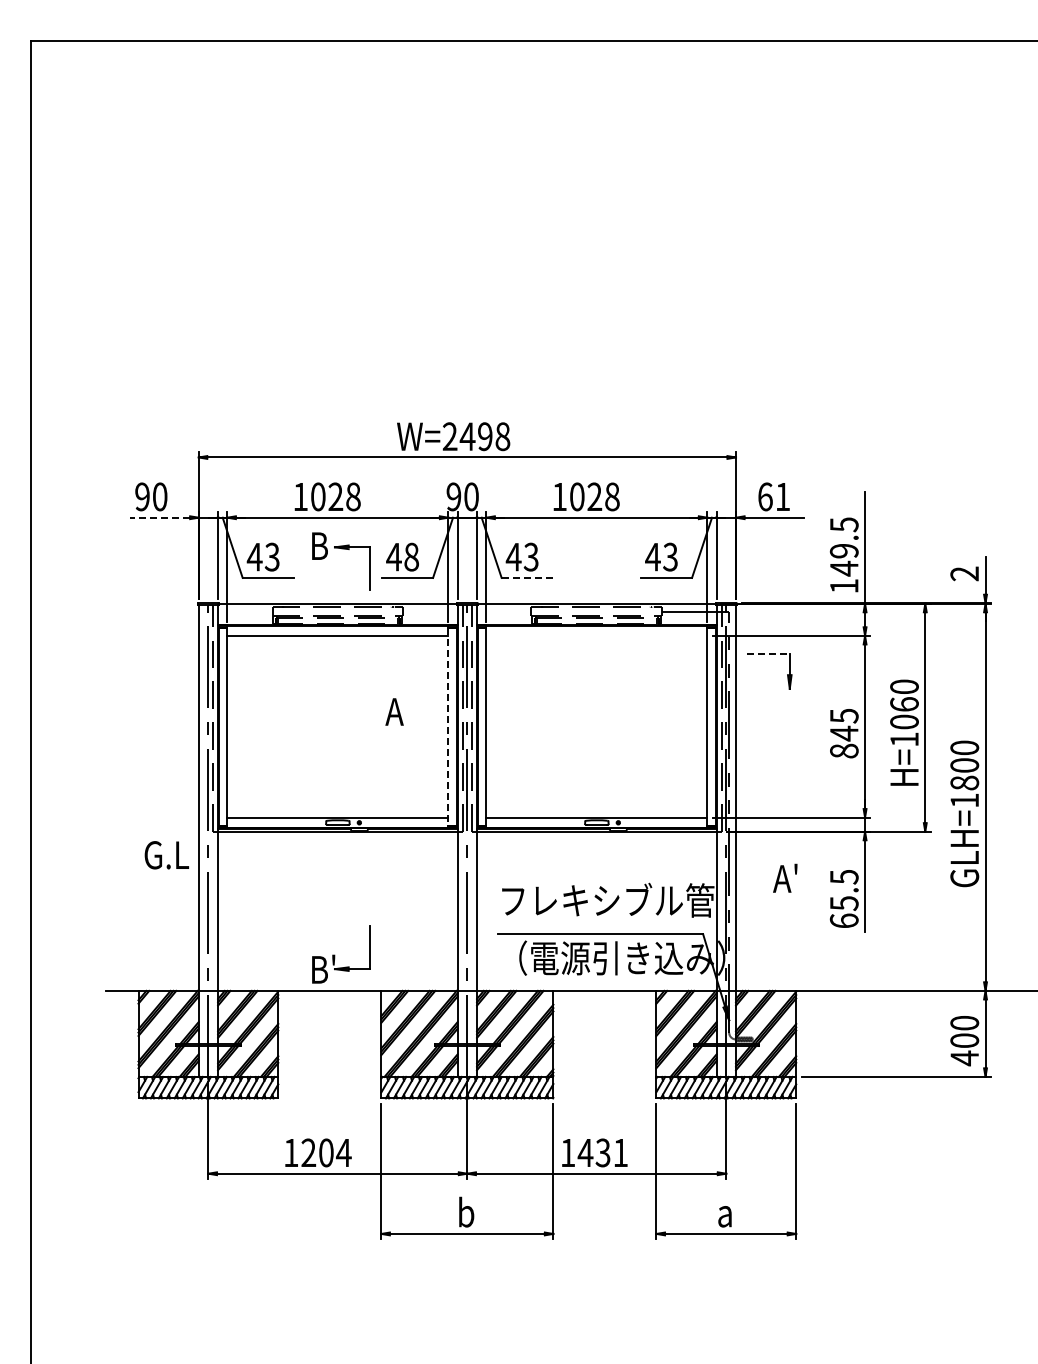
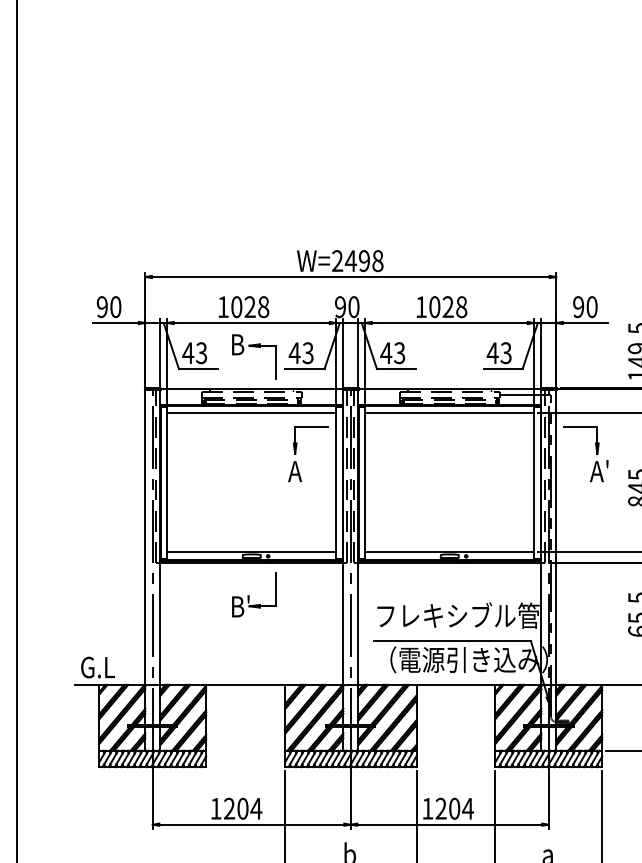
text: (774, 496) -> (585, 306), 61 -> 90
line: (160, 517) -> (116, 322), dashed -> solid
text: (411, 556) -> (308, 352), 48 -> 43
line: (527, 577) -> (396, 368), dashed -> solid
line: (596, 635) -> (449, 413), added
line: (768, 653) -> (581, 426), dashed -> solid
part: (415, 654) -> (311, 427), added
line: (448, 726) -> (336, 482), dashed -> solid
text: (166, 855) -> (97, 667), moved
text: (785, 877) -> (599, 470), moved
part: (335, 955) -> (249, 595), moved
text: (602, 1152) -> (454, 808), 1431 -> 1204

